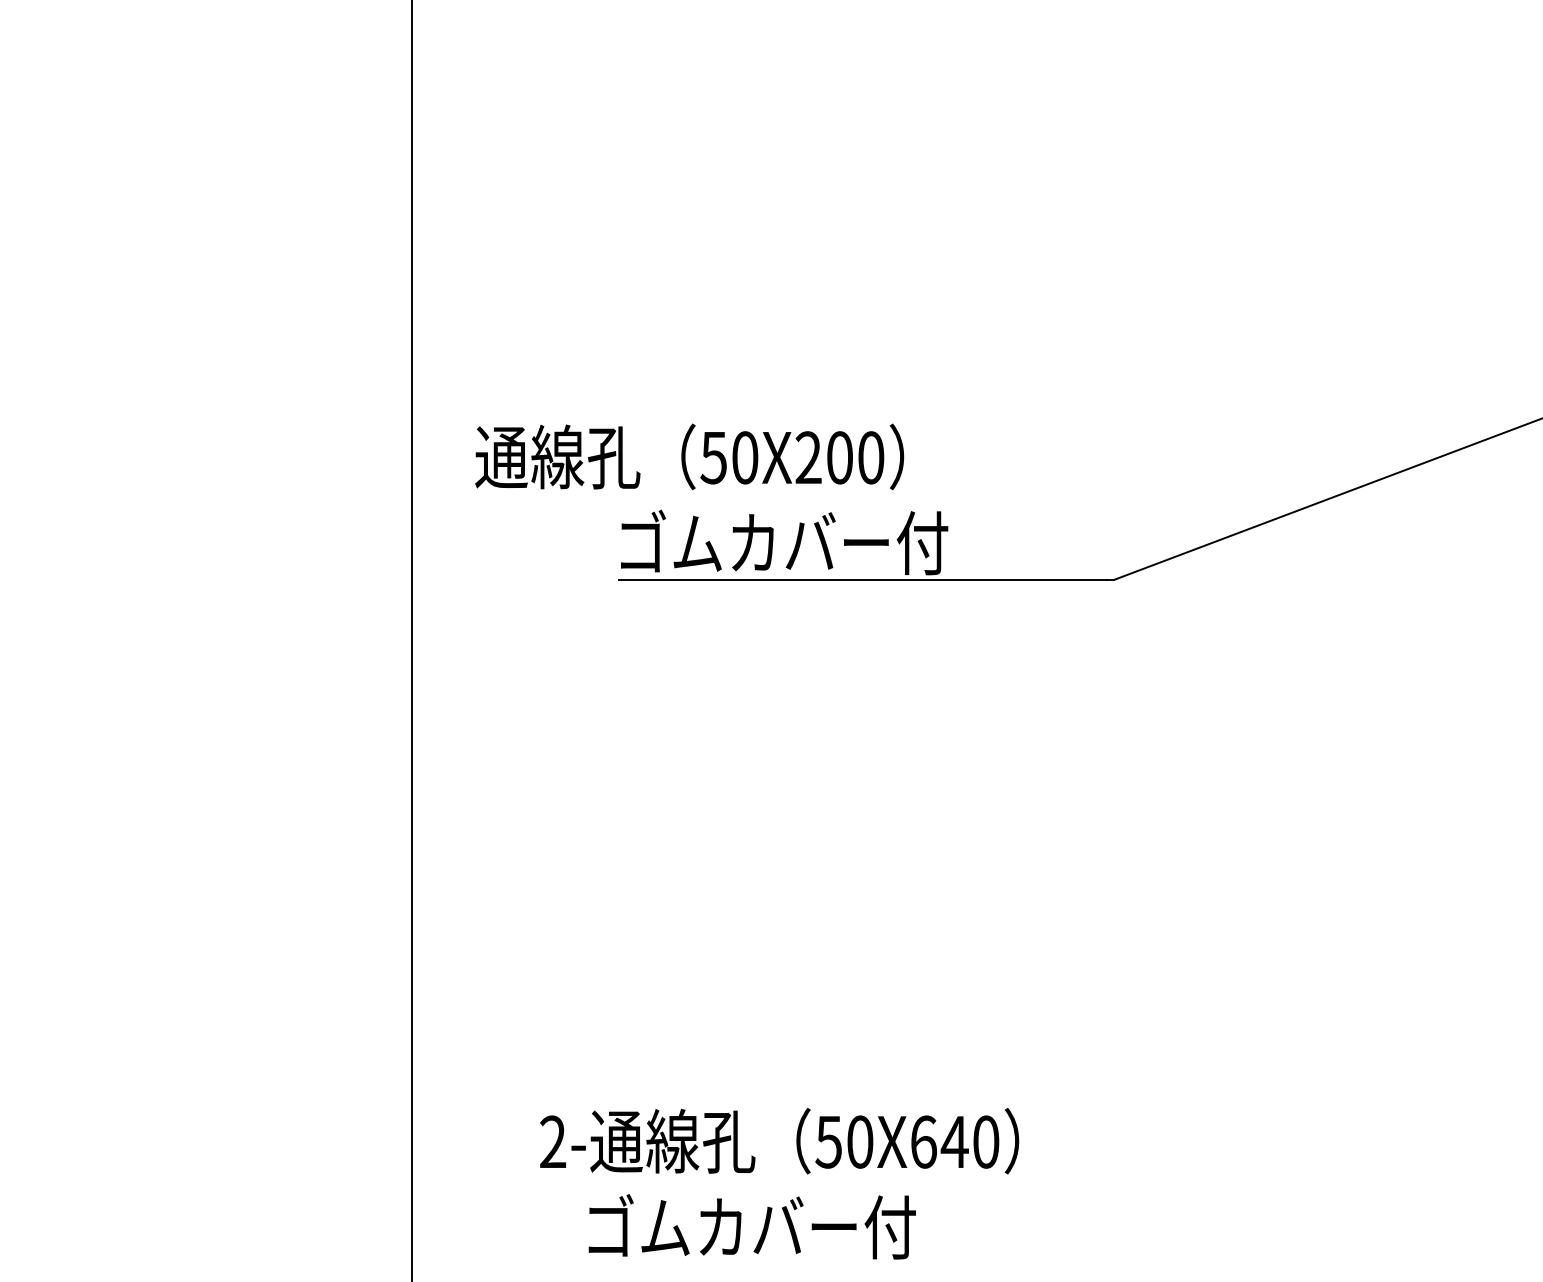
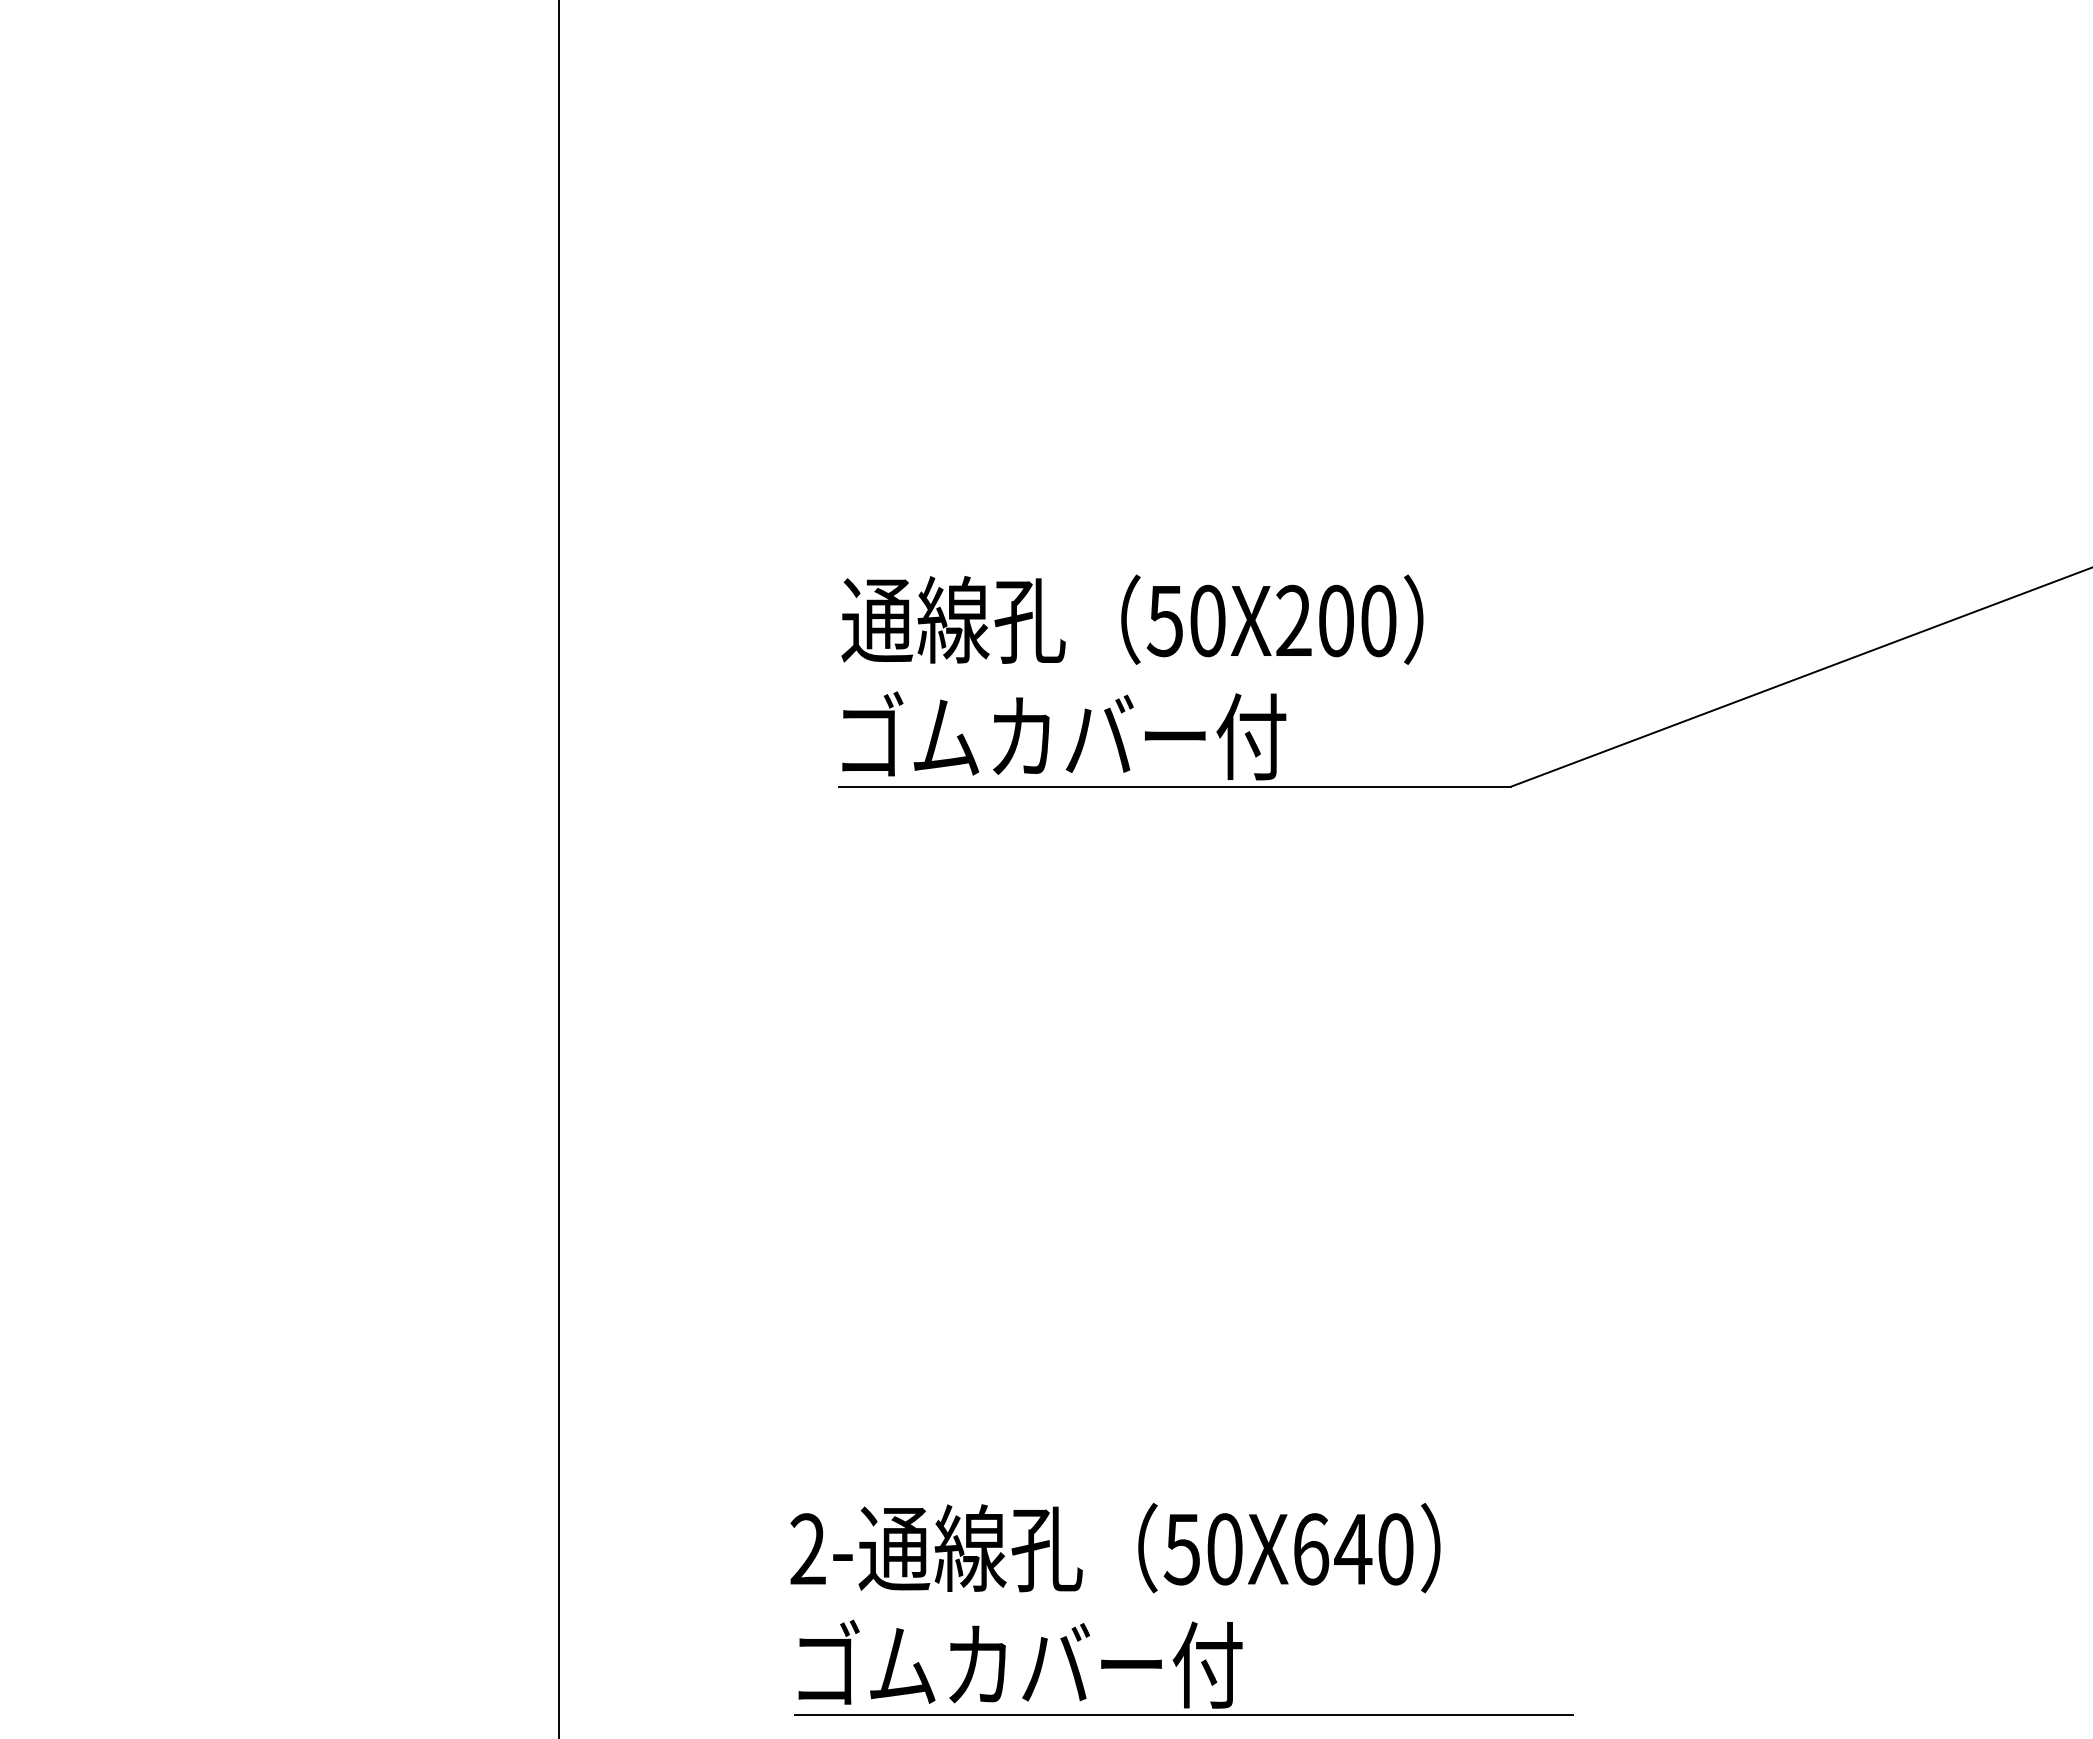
text: (689, 456) -> (1132, 619), moved
text: (779, 1140) -> (1115, 1547), moved
line: (872, 1263) -> (1183, 1714), added

